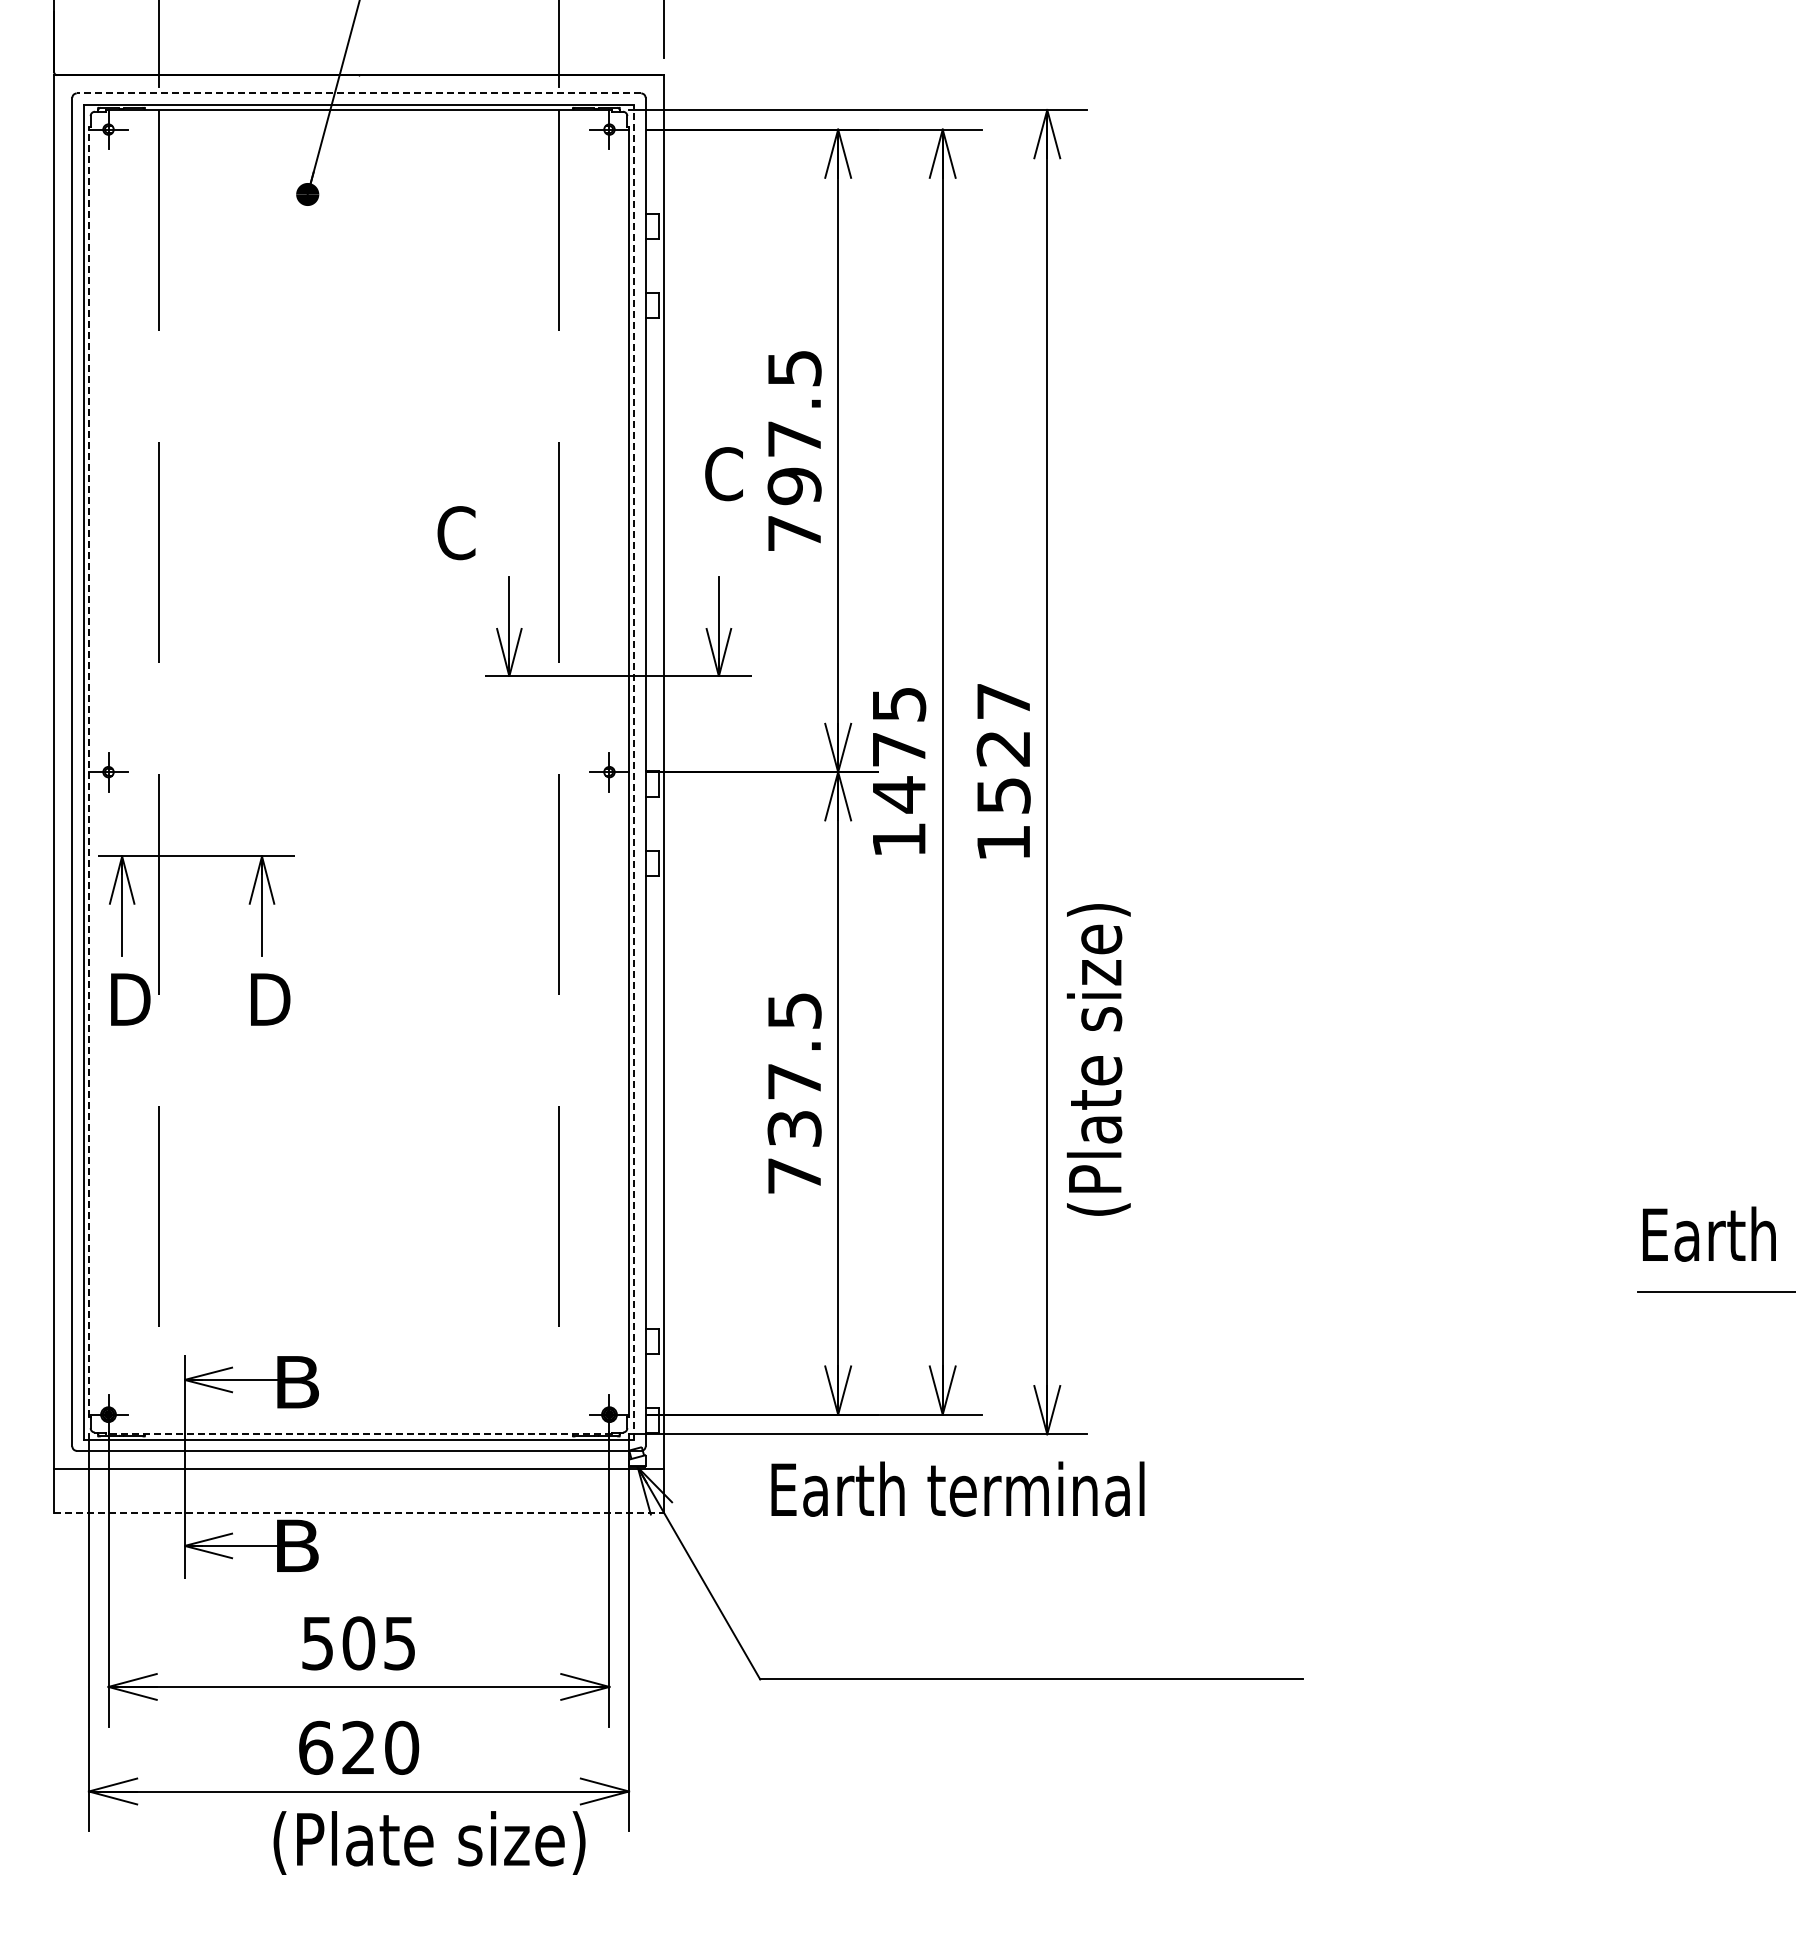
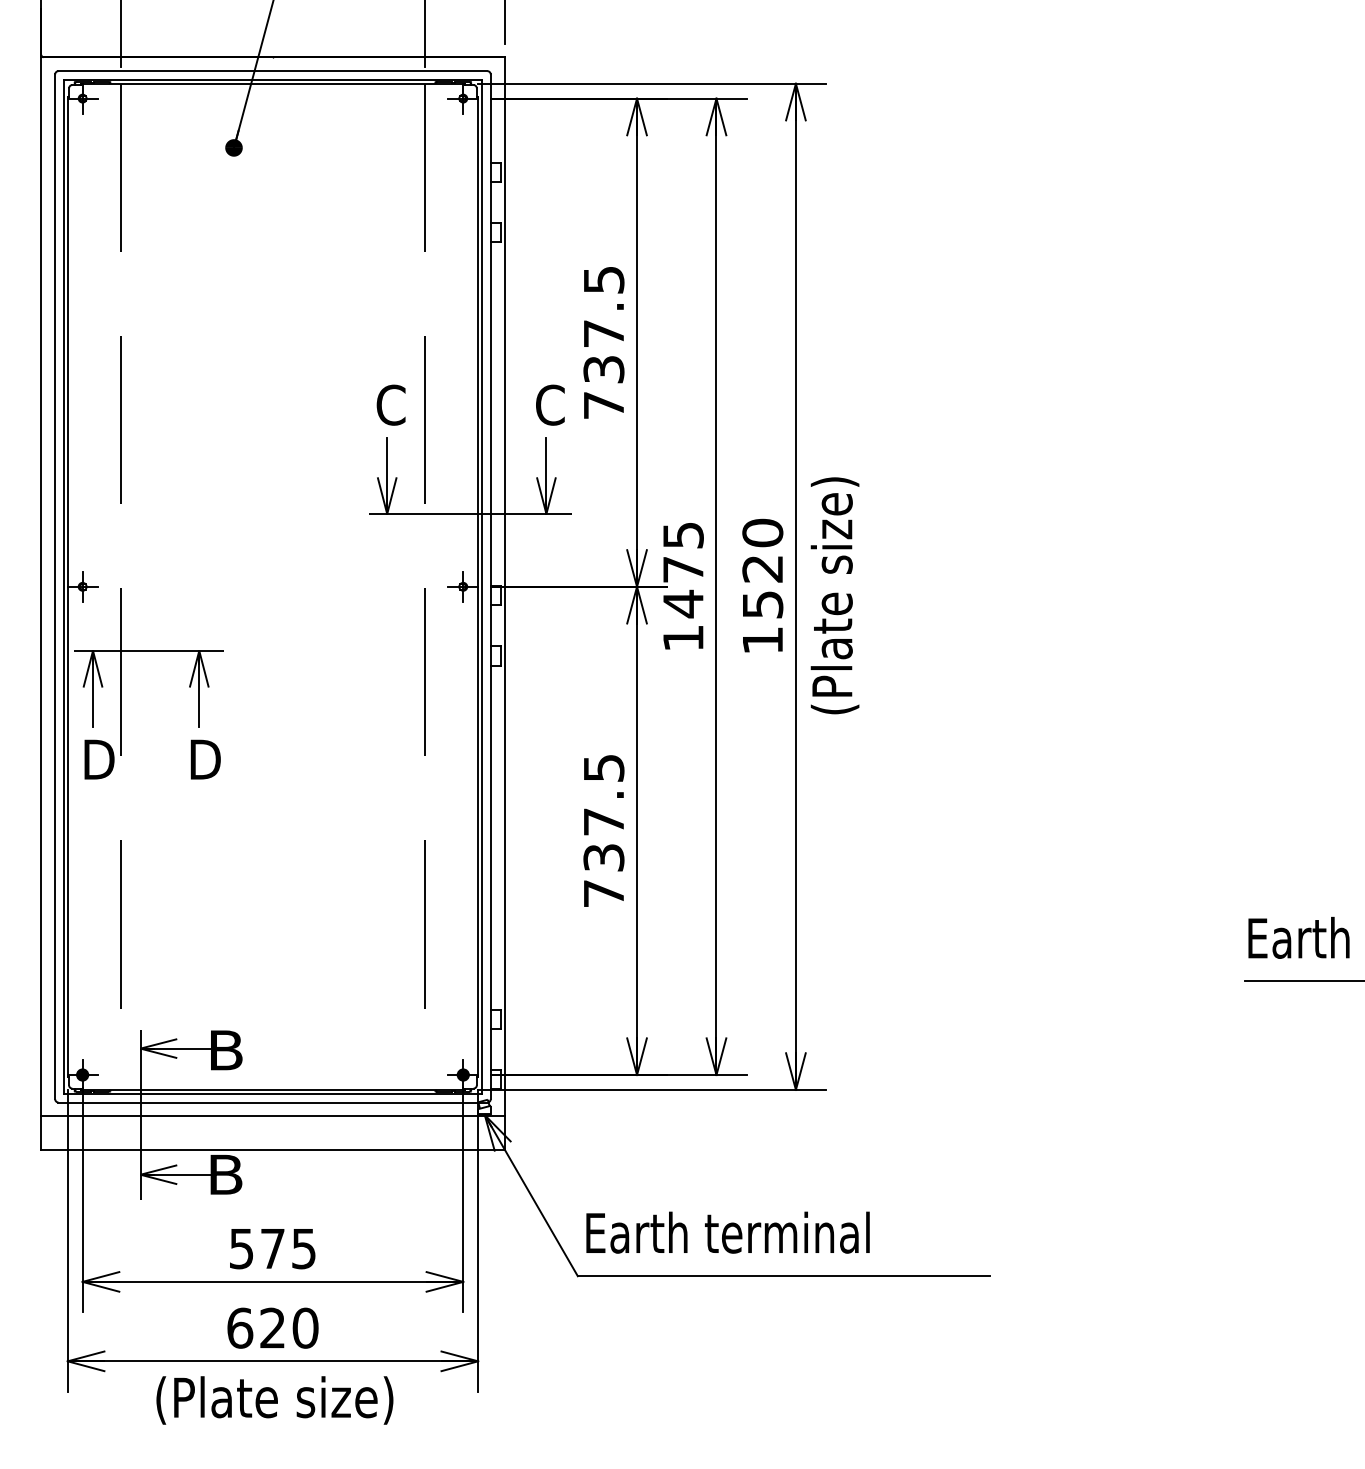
line: (358, 93) -> (272, 71), dashed -> solid
text: (723, 474) -> (549, 405), moved
text: (794, 486) -> (603, 369), 797.5 -> 737.5
text: (456, 533) -> (391, 405), moved
text: (1003, 700) -> (762, 532), 1527 -> 1520
line: (634, 771) -> (482, 586), dashed -> solid
line: (88, 772) -> (67, 587), dashed -> solid
text: (1098, 1059) -> (834, 595), moved
line: (359, 1434) -> (273, 1090), dashed -> solid
text: (957, 1488) -> (727, 1232), moved
line: (359, 1512) -> (273, 1149), dashed -> solid
text: (358, 1643) -> (272, 1248), 505 -> 575
text: (429, 1842) -> (274, 1400), moved

